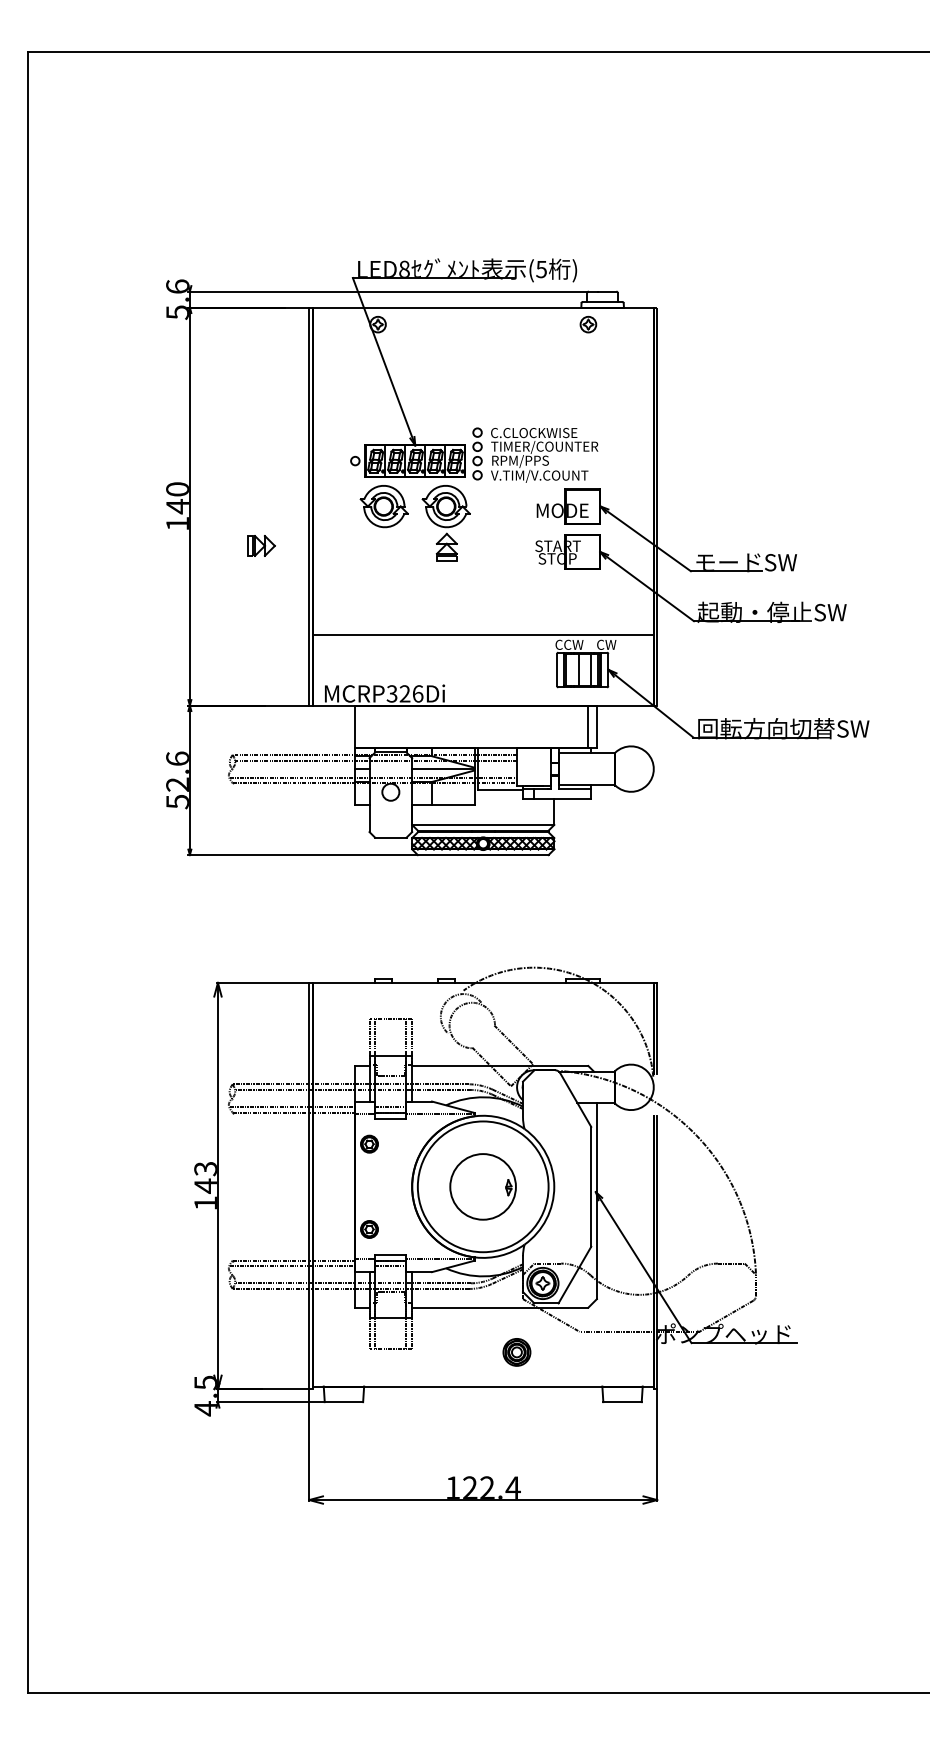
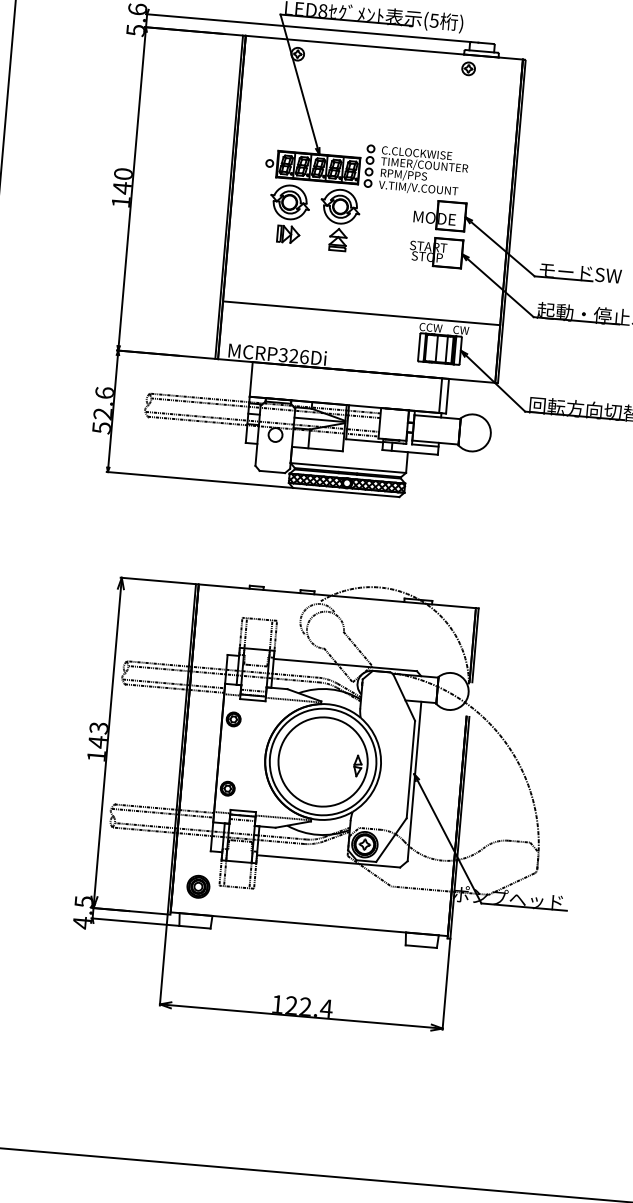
part: (261, 545) -> (288, 234), moved
part: (482, 1186) -> (322, 761), size x1.67
part: (516, 1352) -> (198, 886), moved

